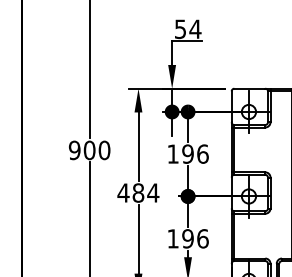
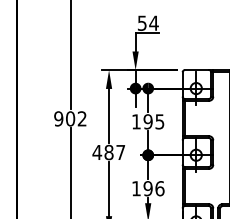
text: (104, 150) -> (82, 118), 900 -> 902
text: (202, 153) -> (159, 121), 196 -> 195
text: (153, 192) -> (120, 152), 484 -> 487

